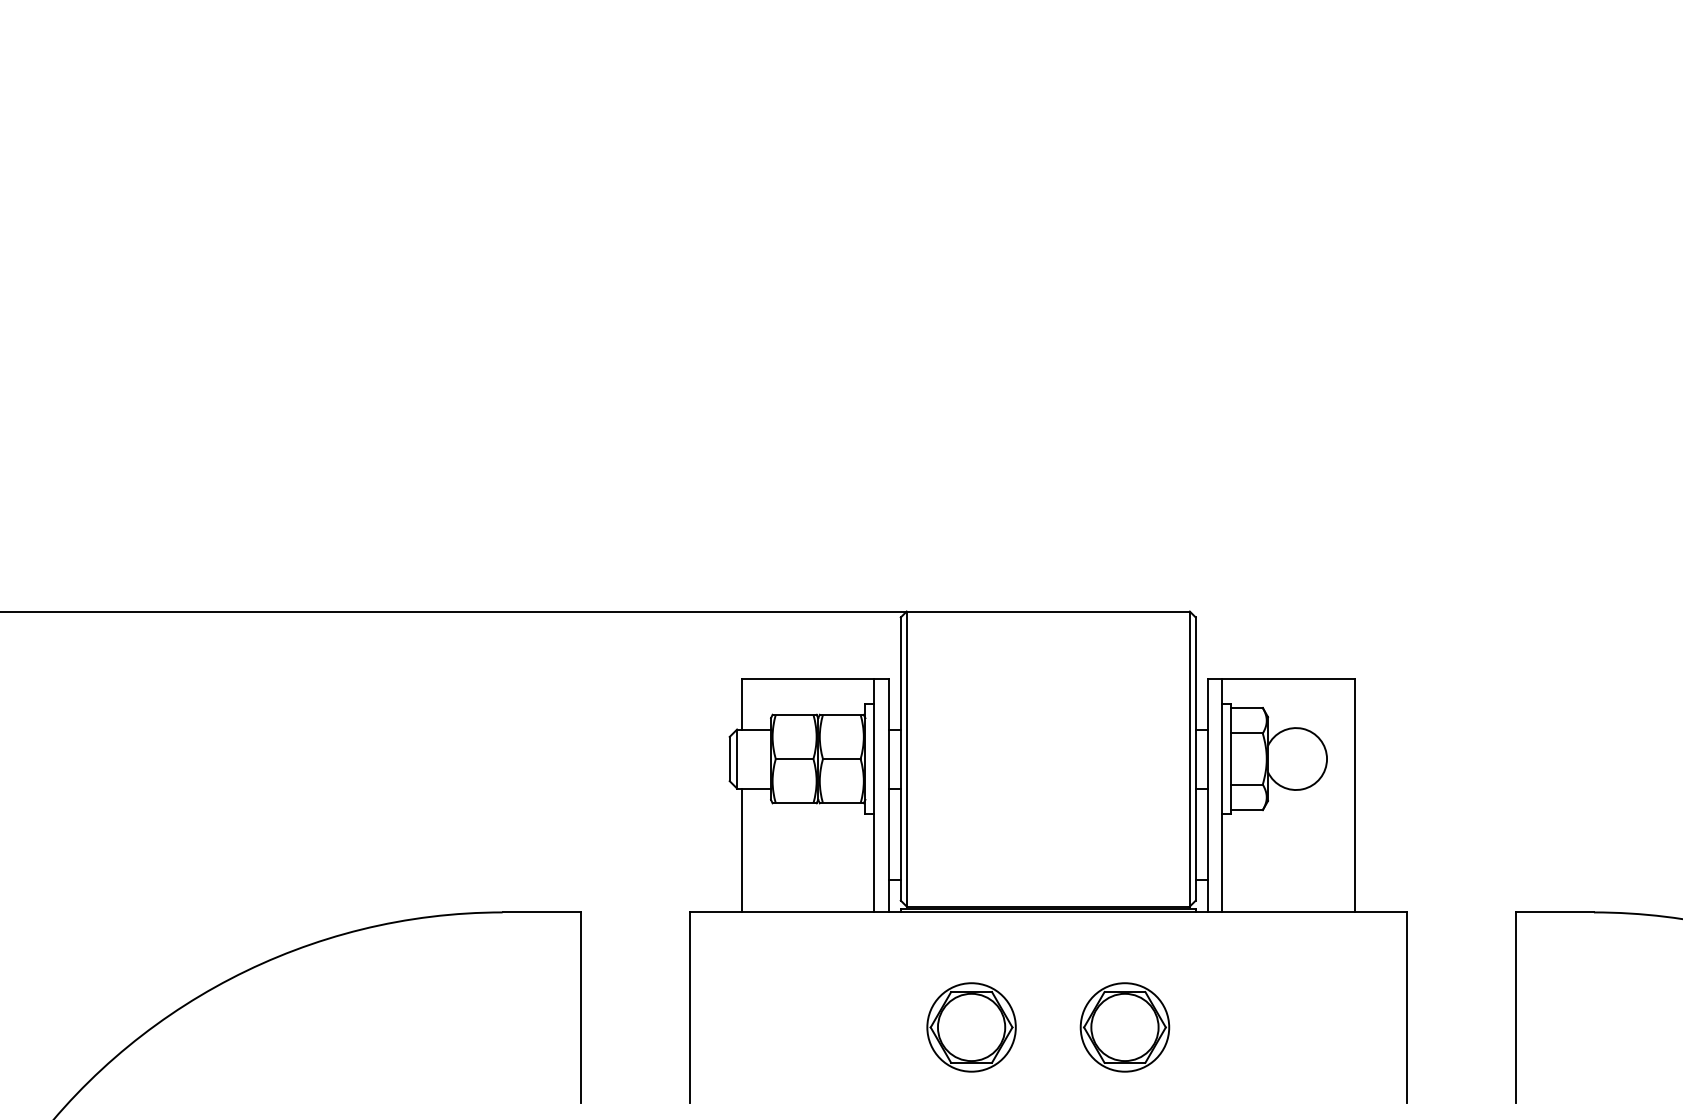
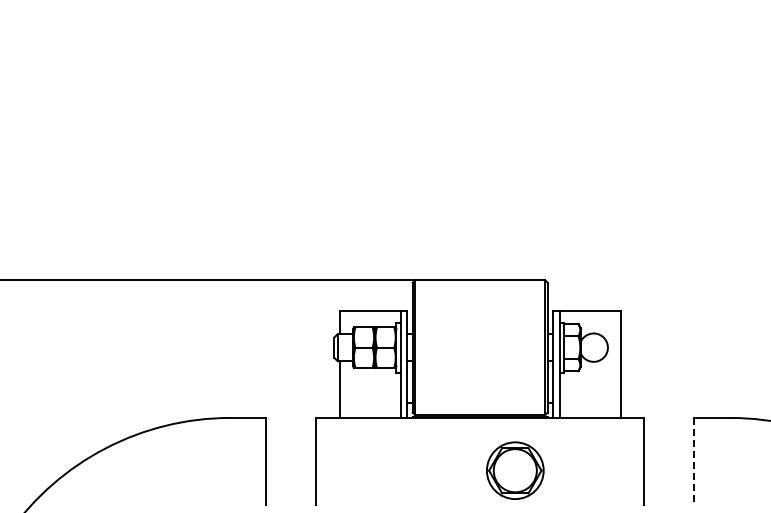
line: (1515, 1007) -> (694, 461), solid -> dashed
part: (972, 1027) -> (445, 470), removed
part: (1125, 1027) -> (515, 470), size x1.4

